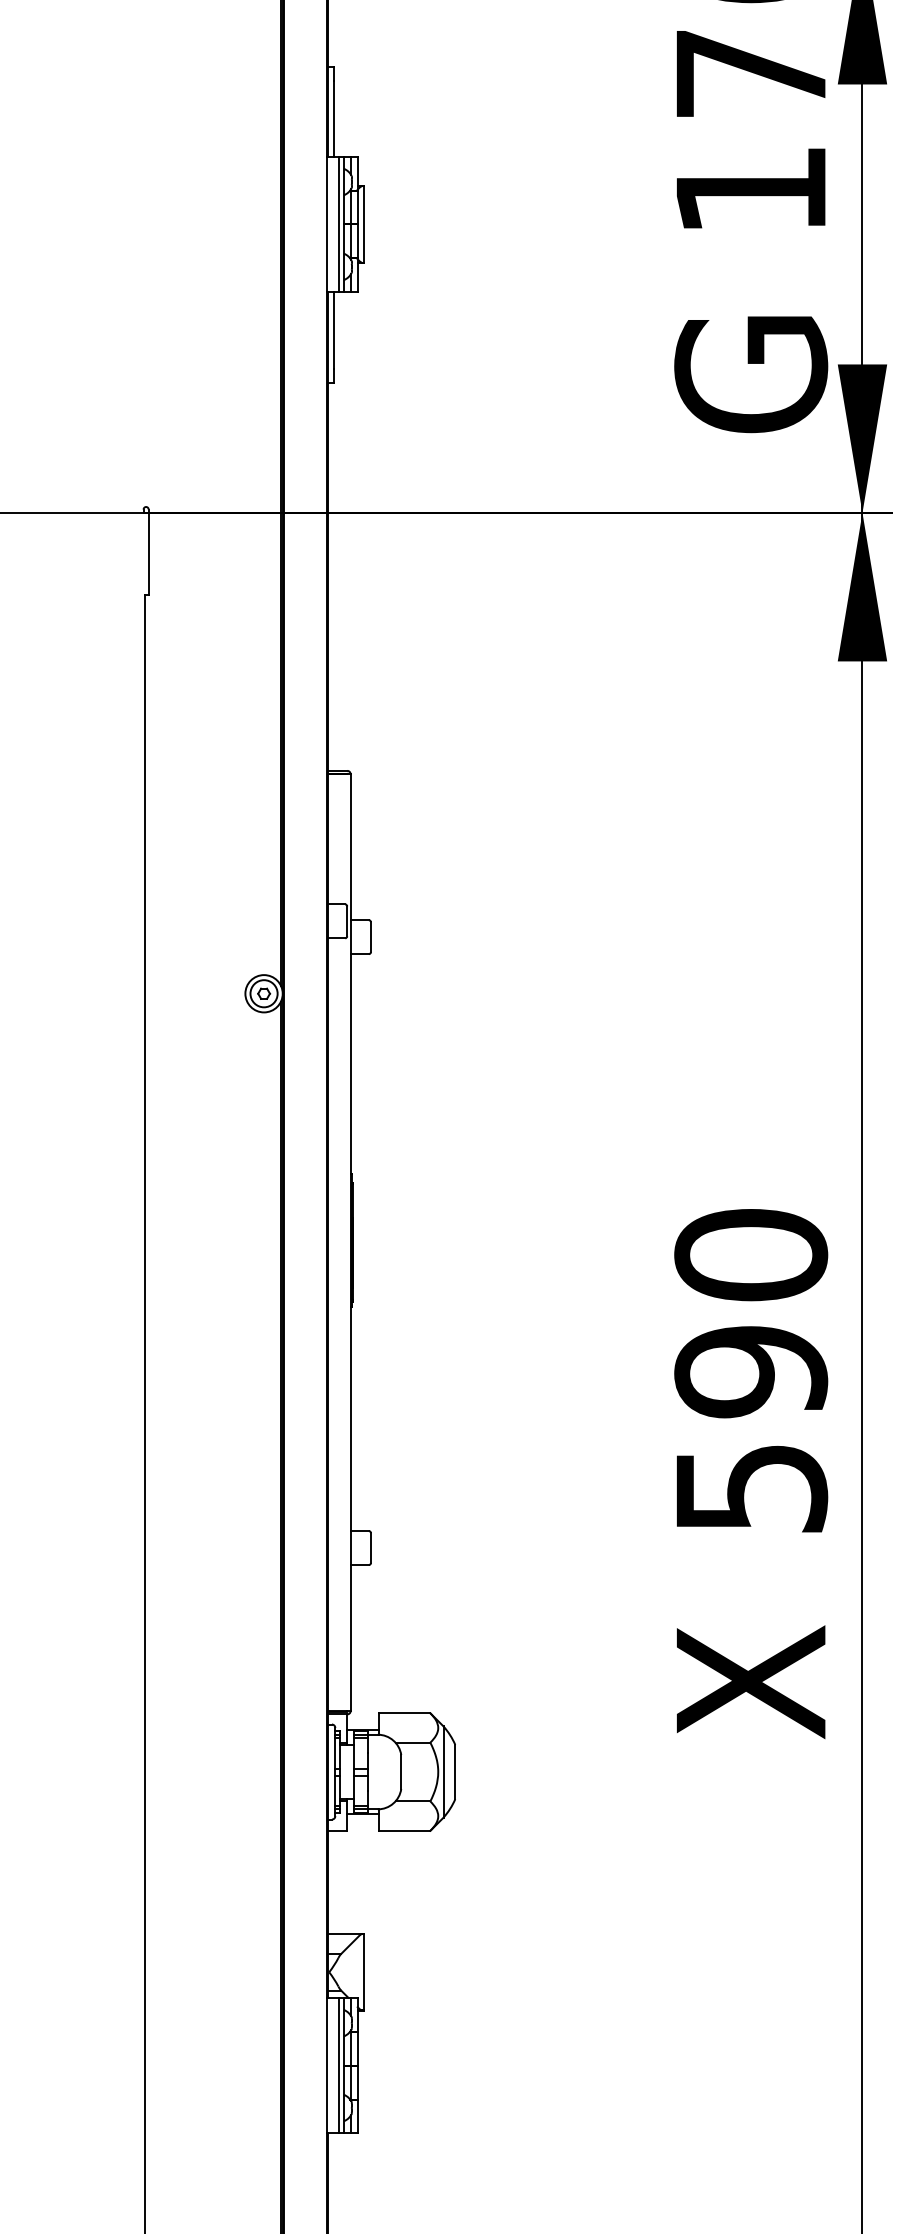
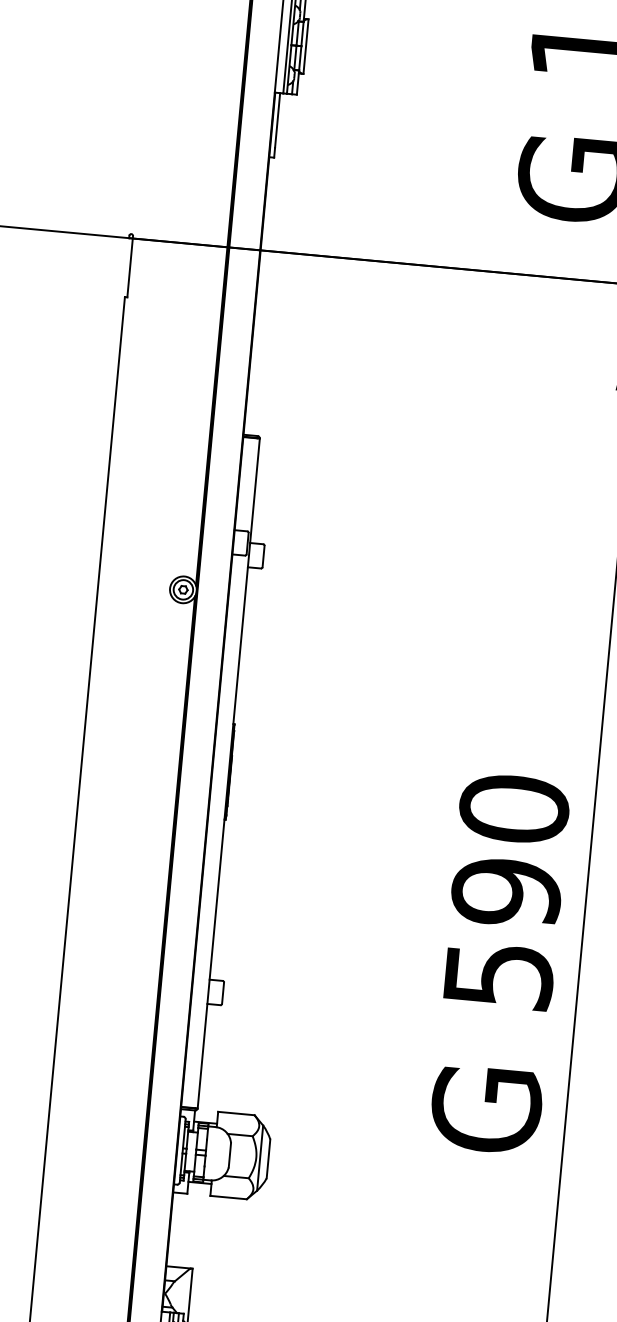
text: (751, 1678) -> (486, 1111), X -> G

